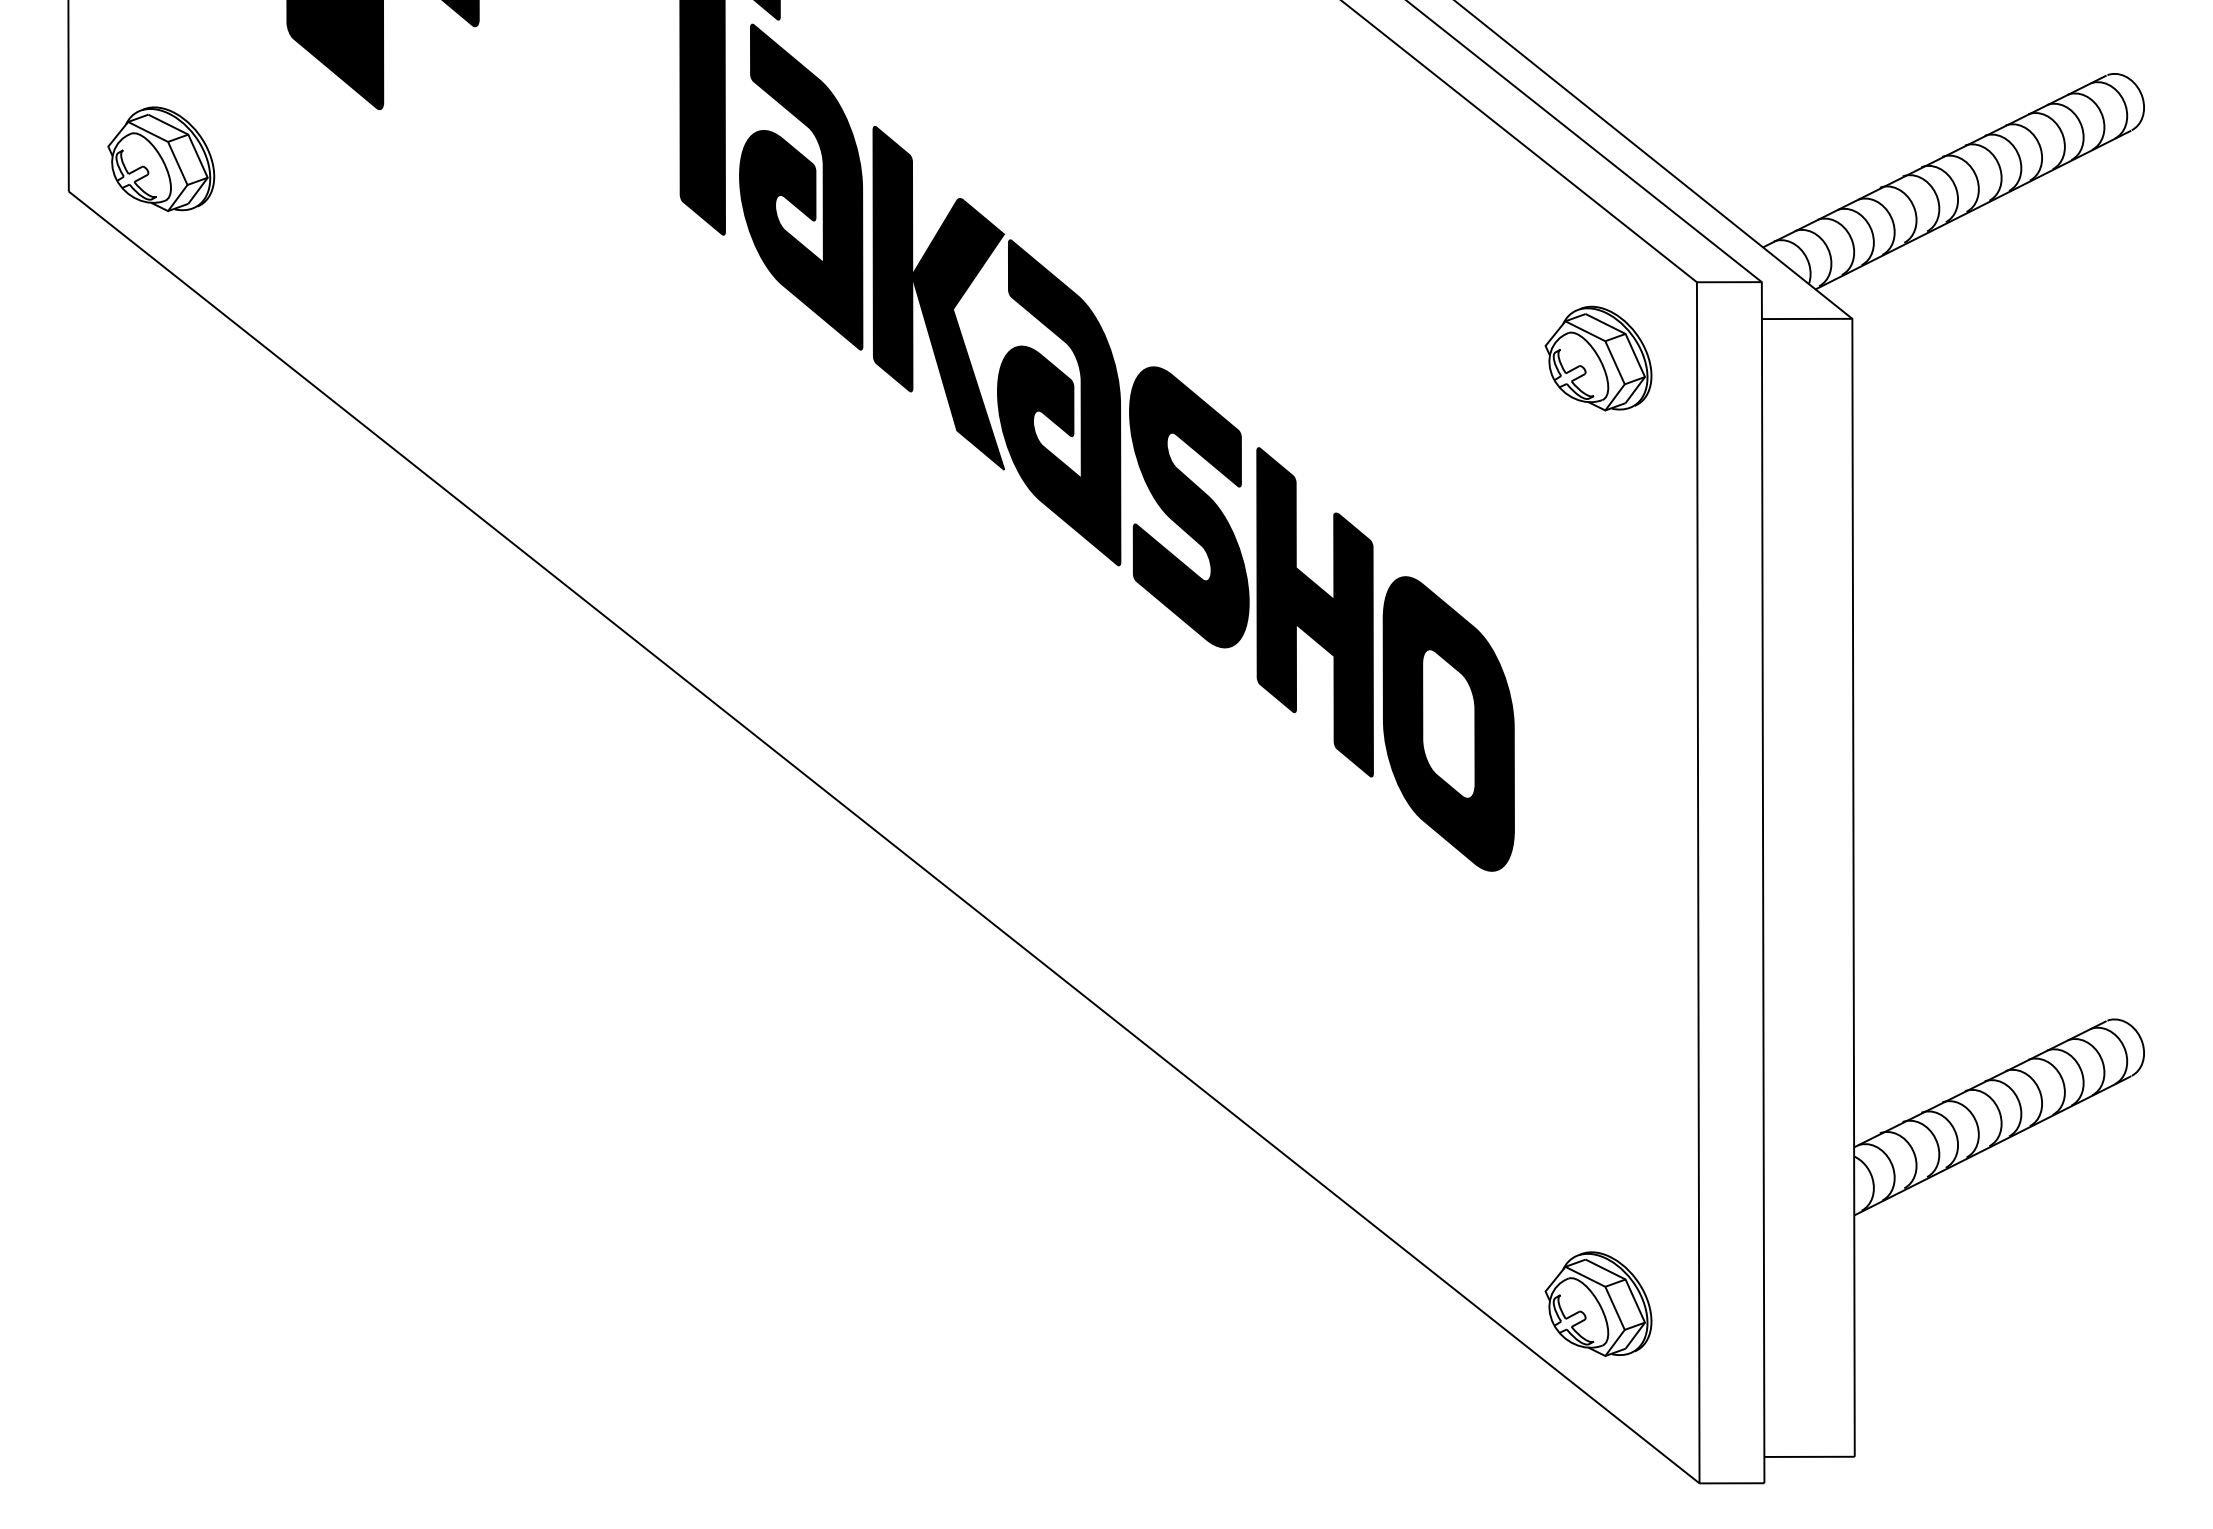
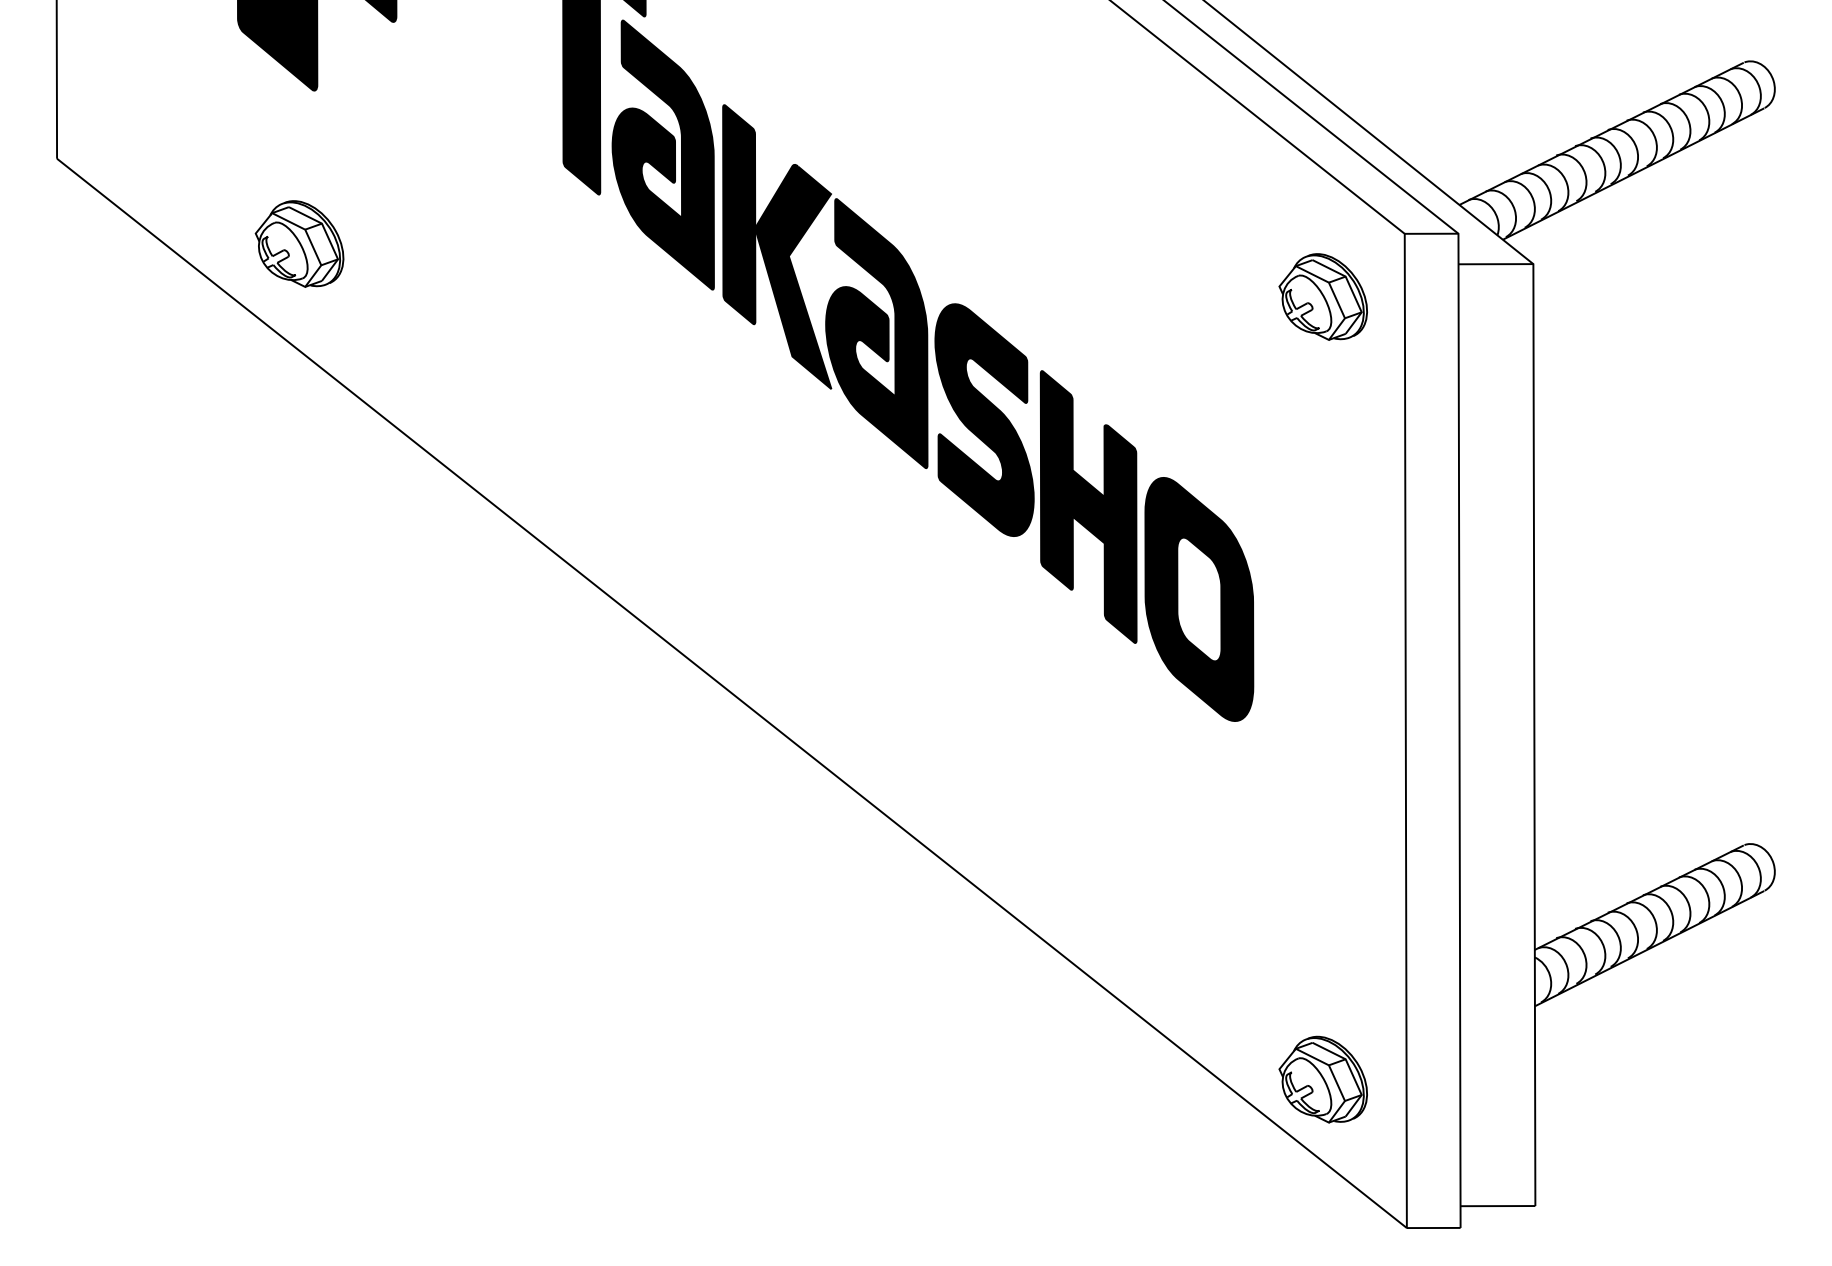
part: (161, 158) -> (299, 243), moved

